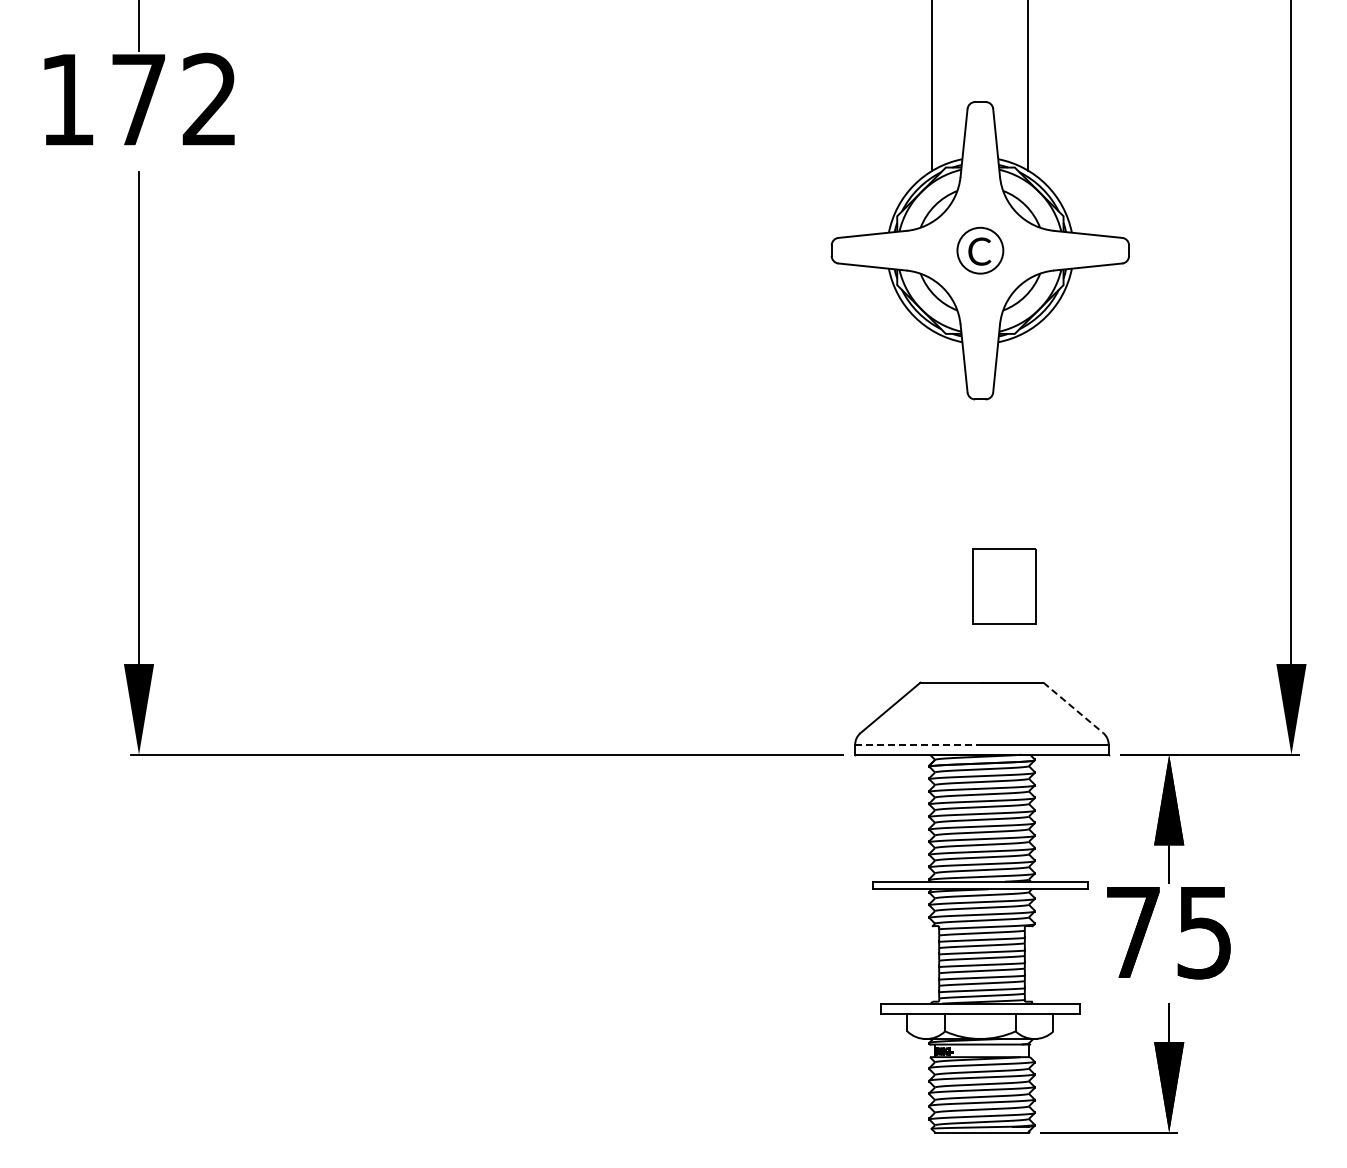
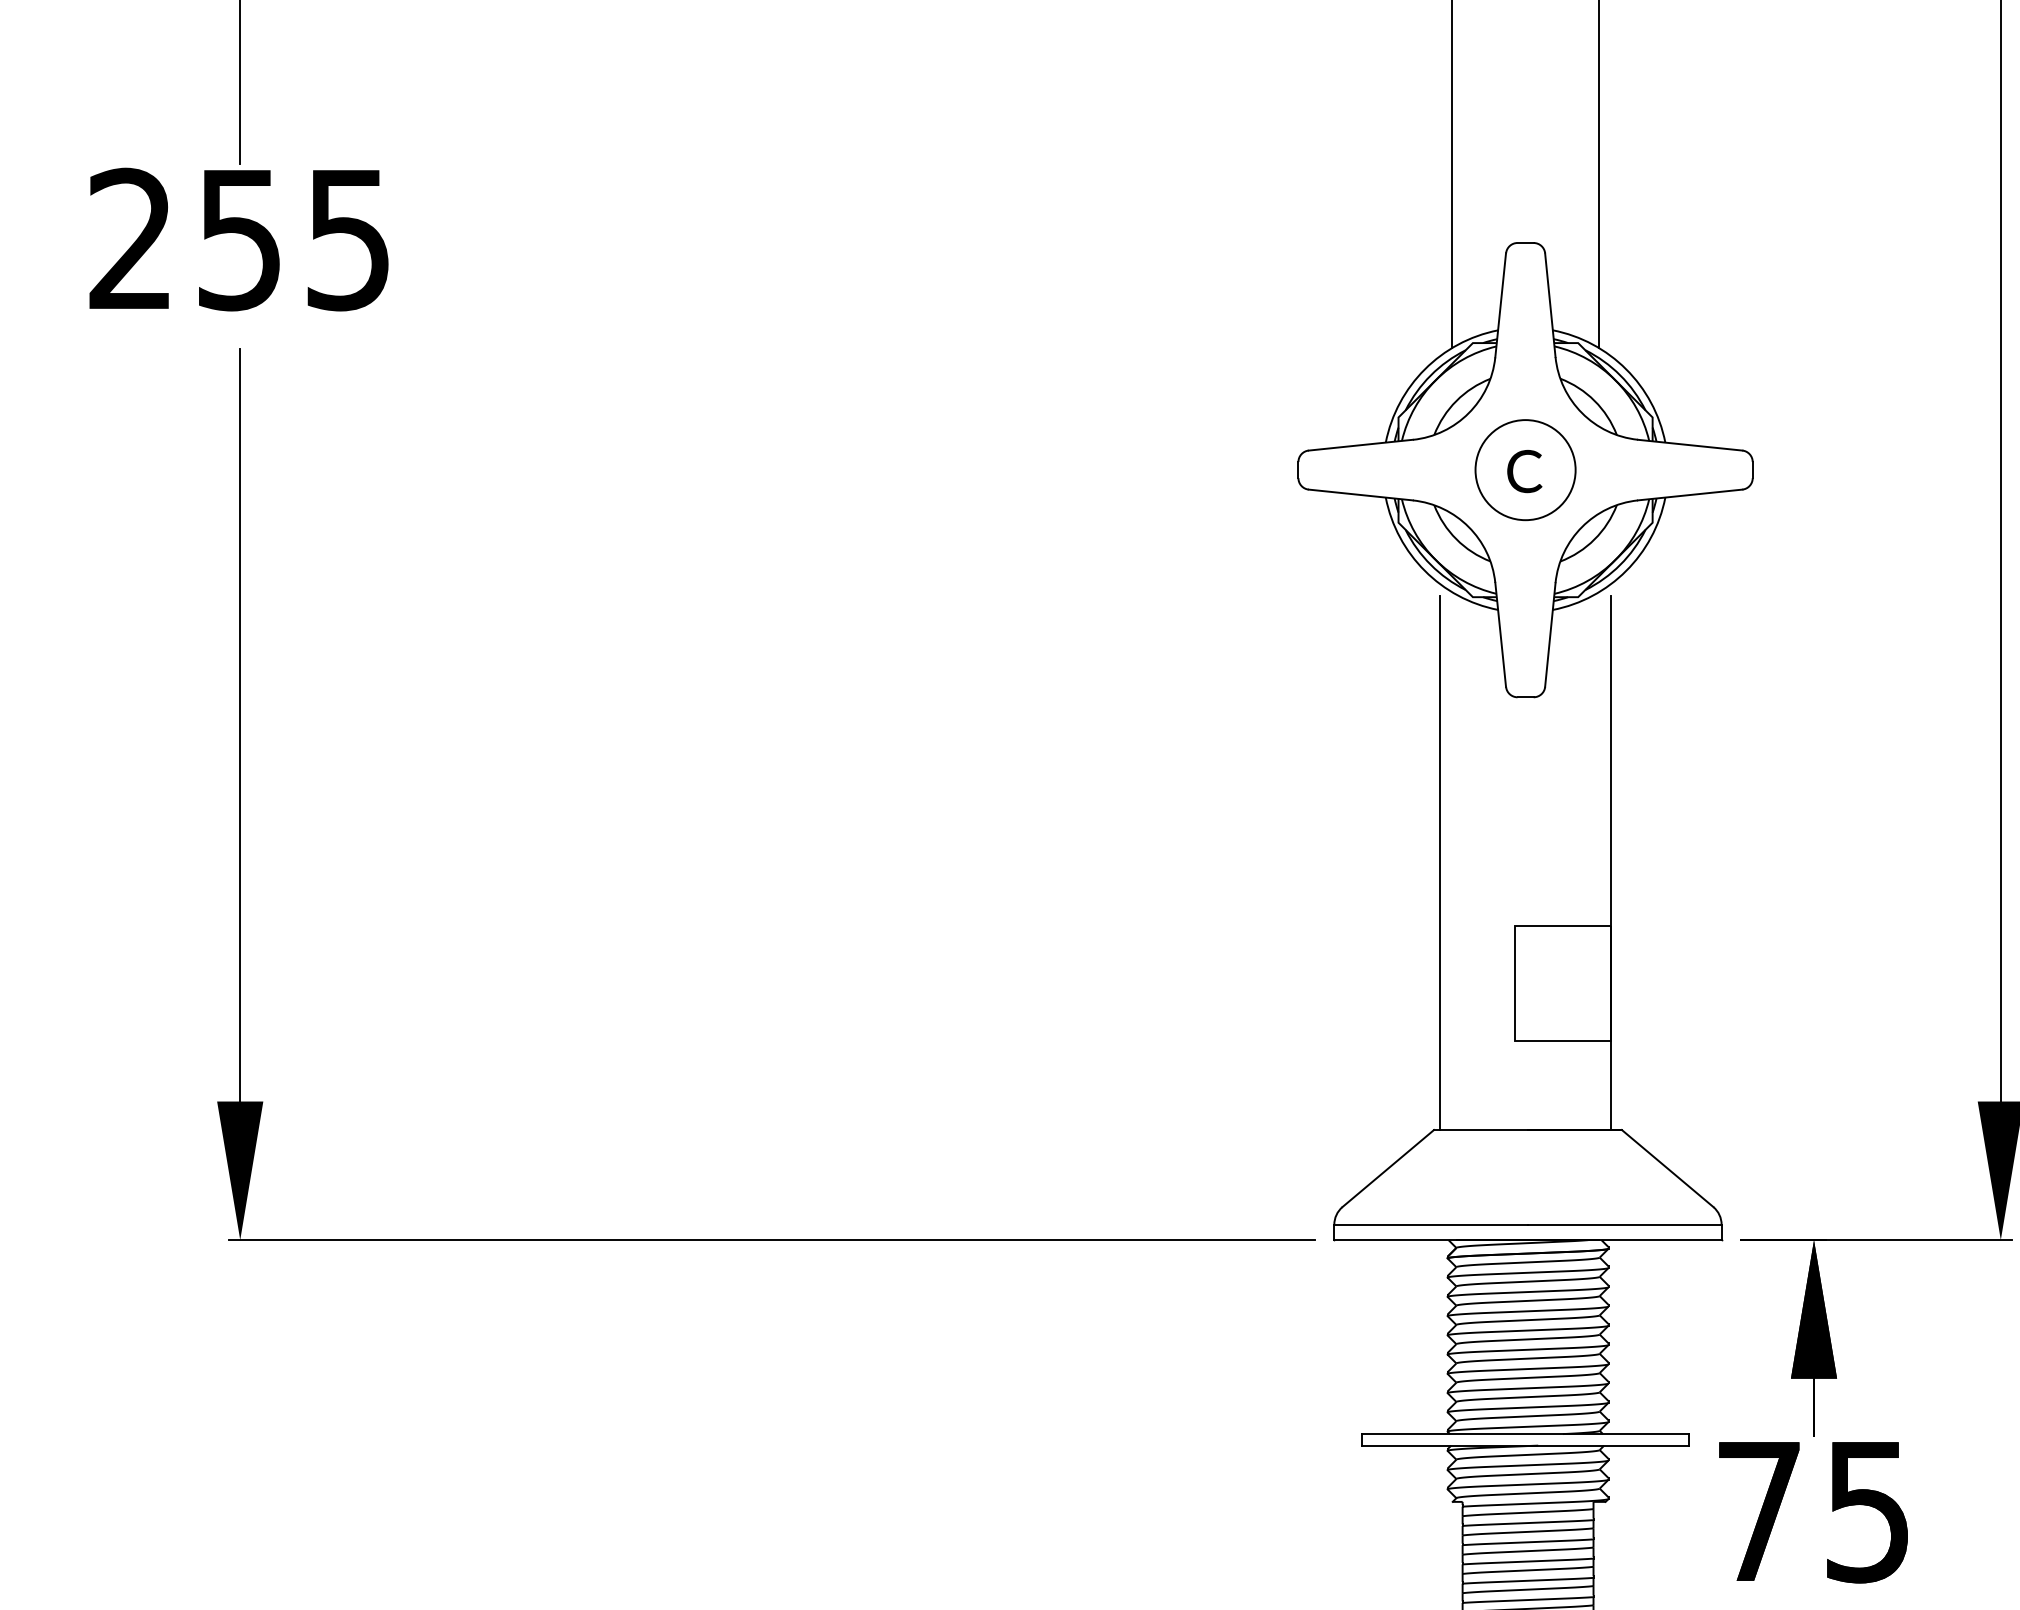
text: (138, 99) -> (239, 239), 172 -> 255
circle: (980, 250) -> (1525, 469), size x1.43
line: (924, 507) -> (1440, 862), added
line: (1036, 507) -> (1611, 862), added
line: (1073, 708) -> (1667, 1169), dashed -> solid
line: (919, 744) -> (1432, 1224), dashed -> solid

